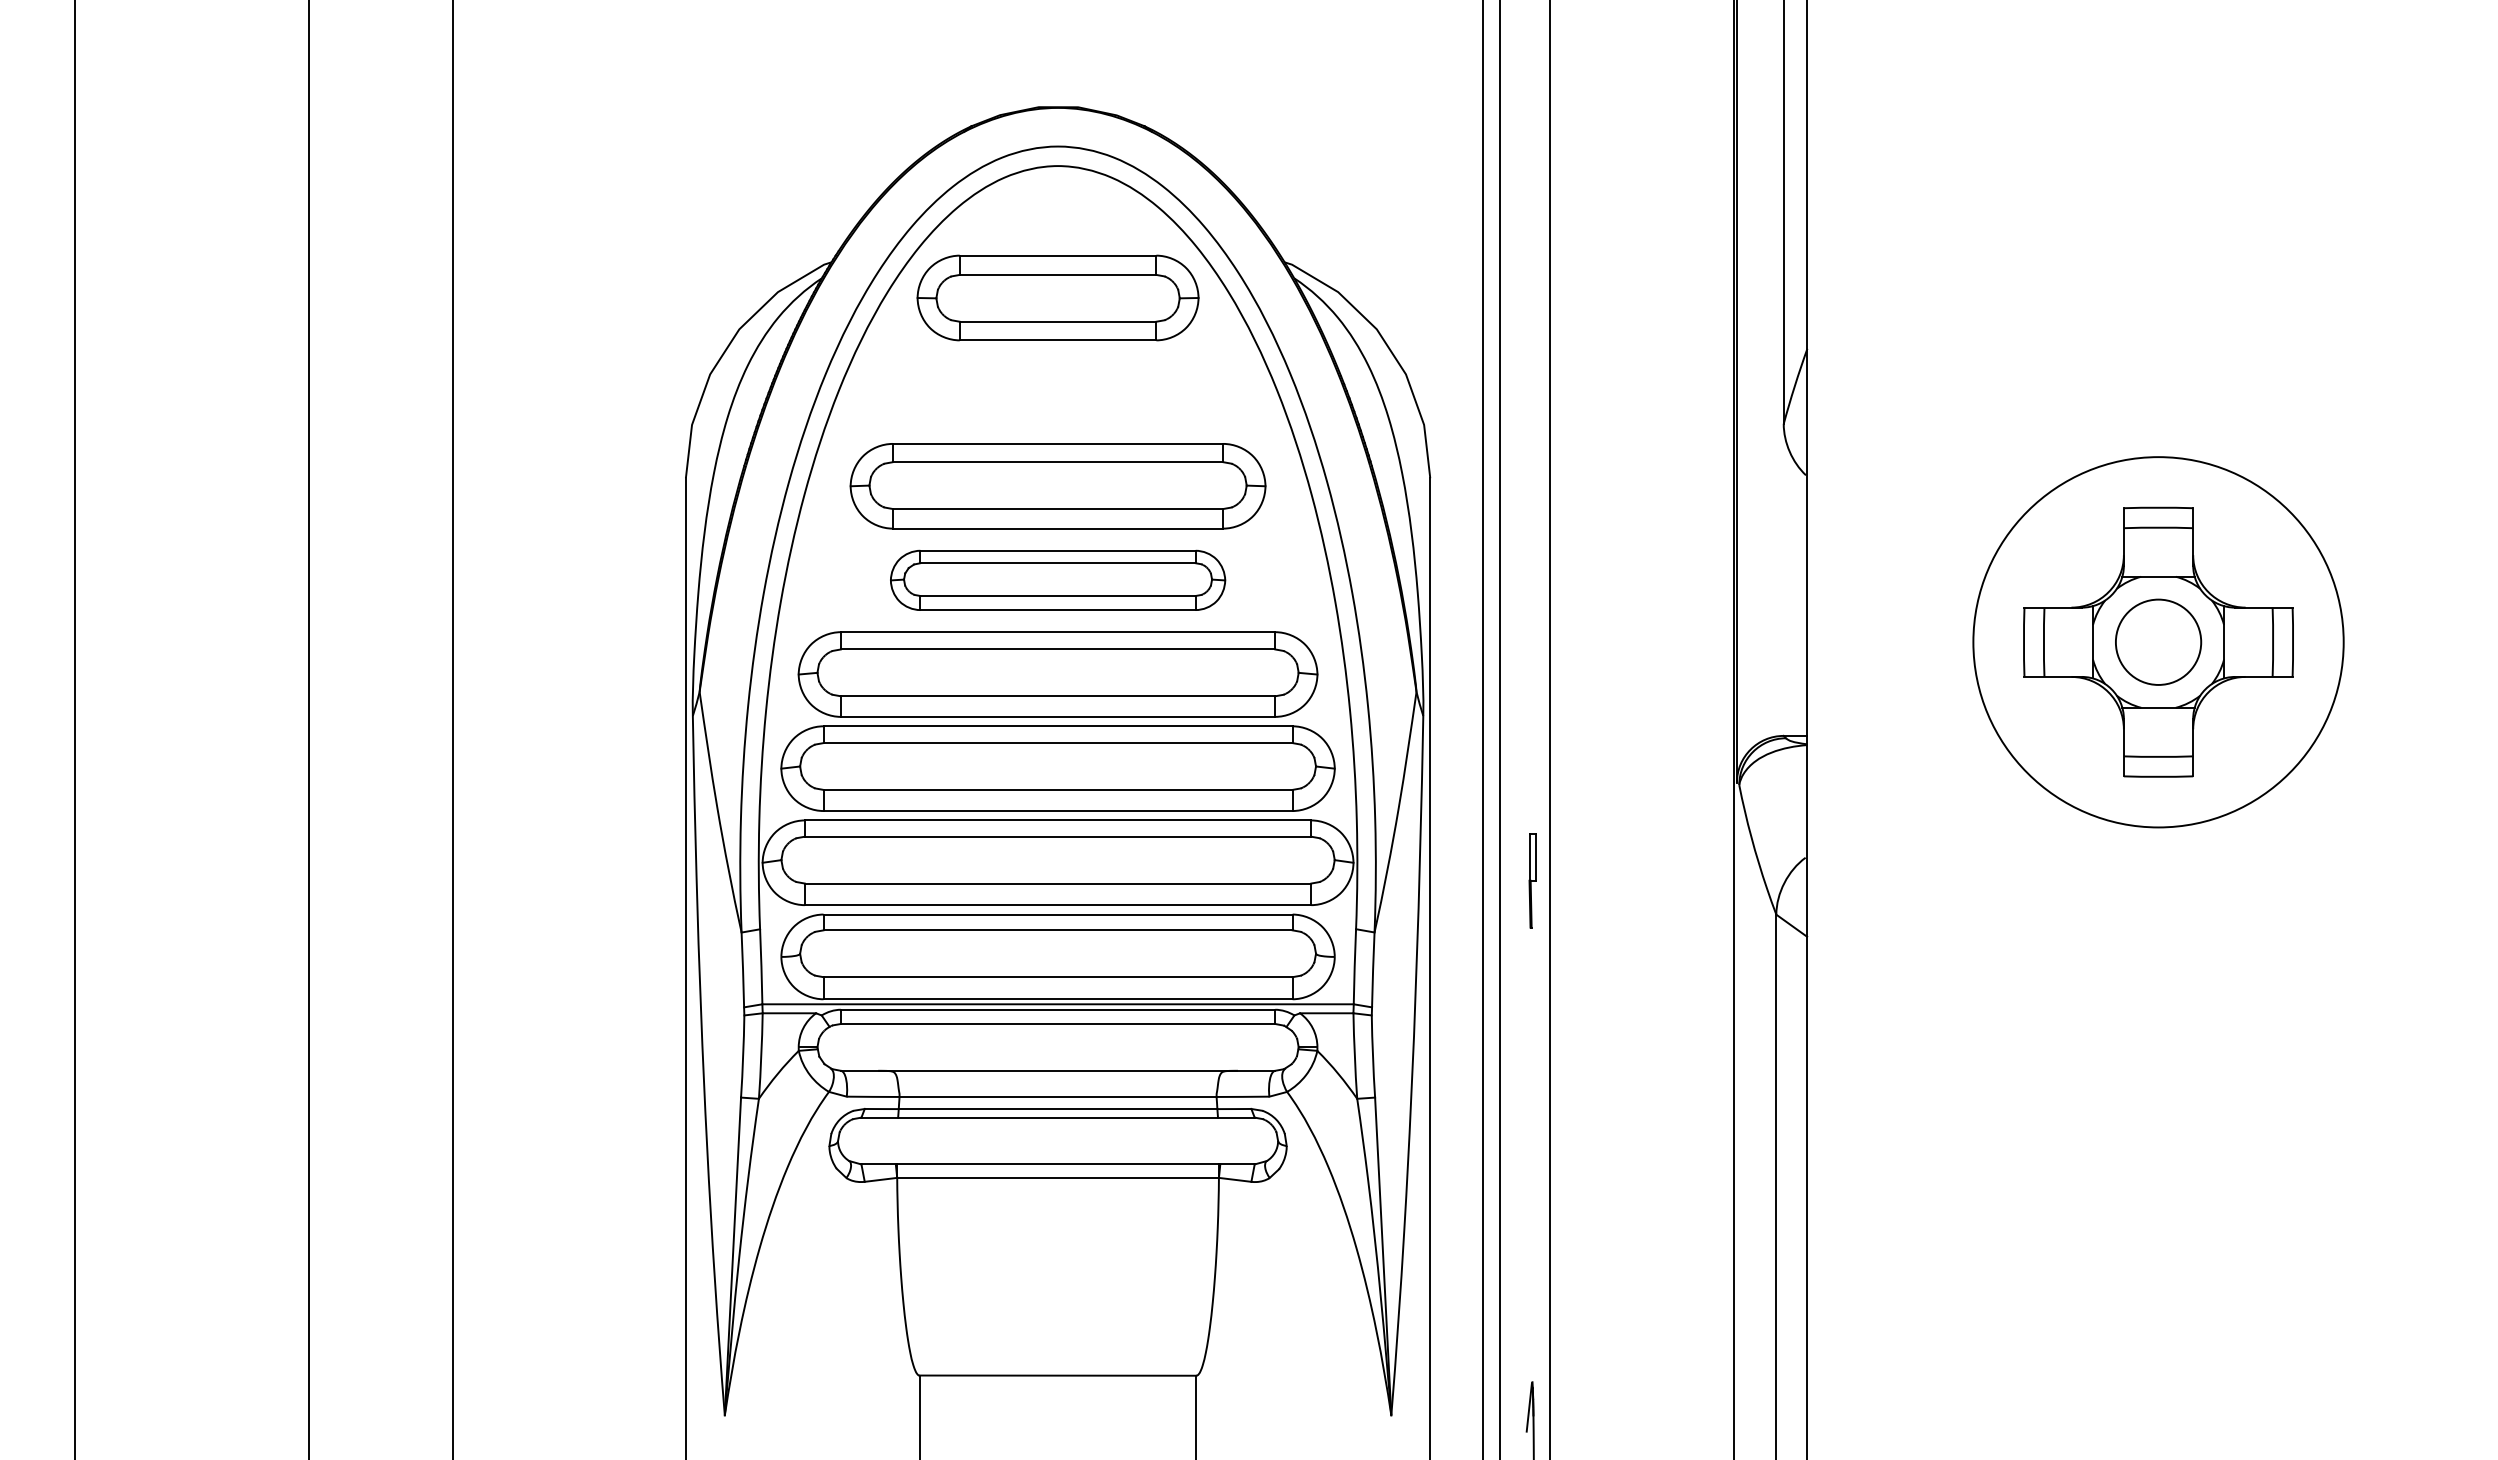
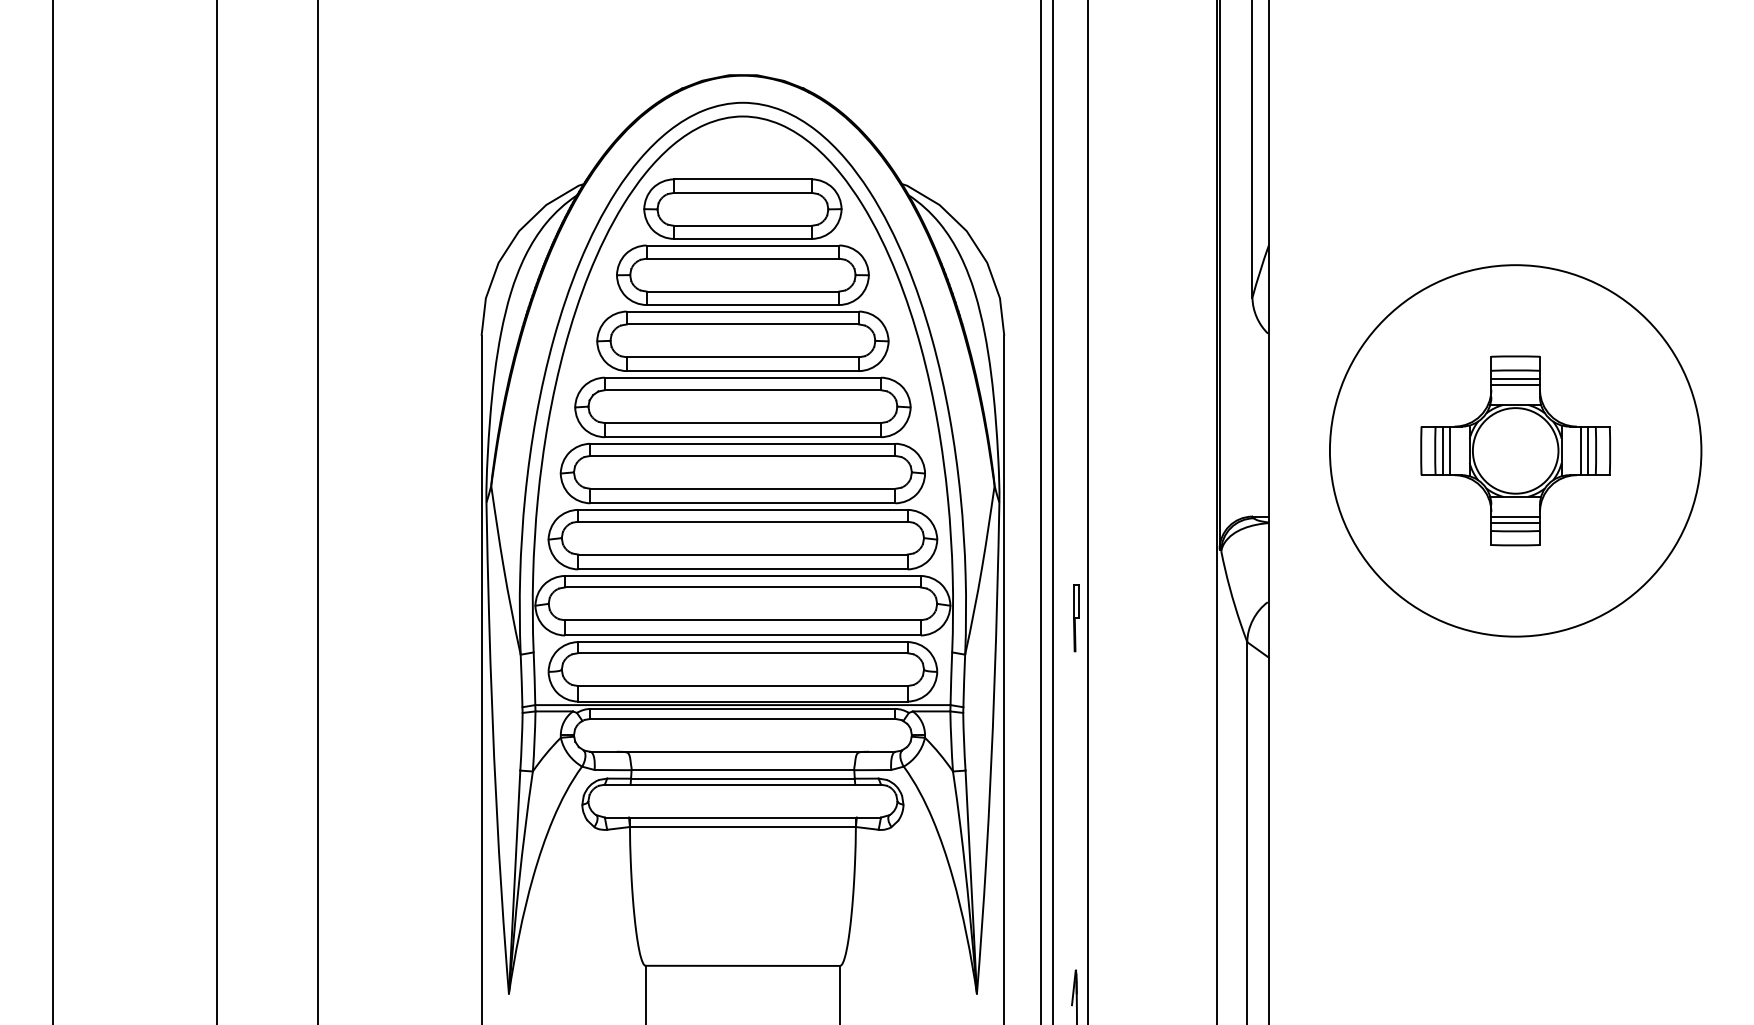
part: (1057, 391) -> (742, 274), added
line: (2158, 539) -> (1515, 378), added
line: (2158, 548) -> (1515, 385), added
part: (1057, 580) -> (742, 407), size x1.43
line: (2055, 641) -> (1443, 450), added
line: (2064, 641) -> (1449, 450), added
circle: (2158, 641) -> (1515, 450), size x1.43
line: (2252, 641) -> (1581, 450), added
line: (2261, 641) -> (1587, 450), added
circle: (2158, 642) -> (1515, 451), size x1.43
line: (2158, 735) -> (1515, 516), added
line: (2158, 745) -> (1515, 523), added

